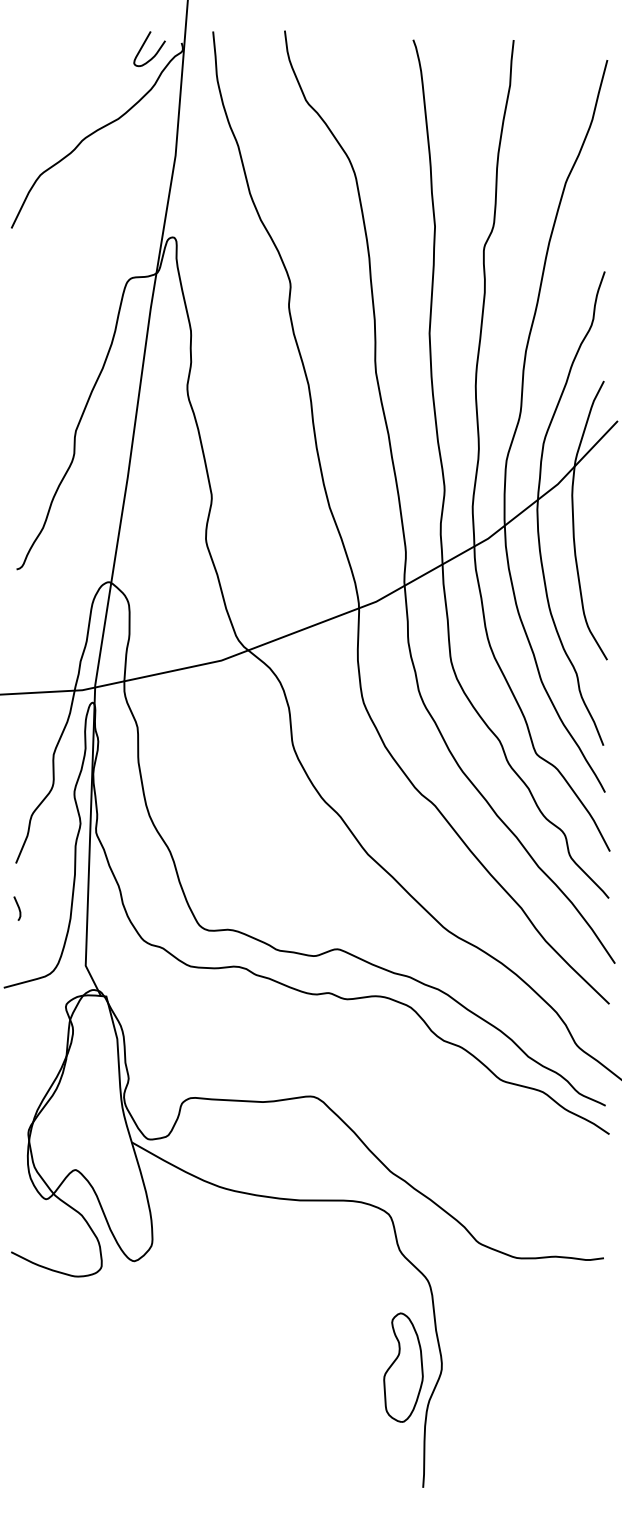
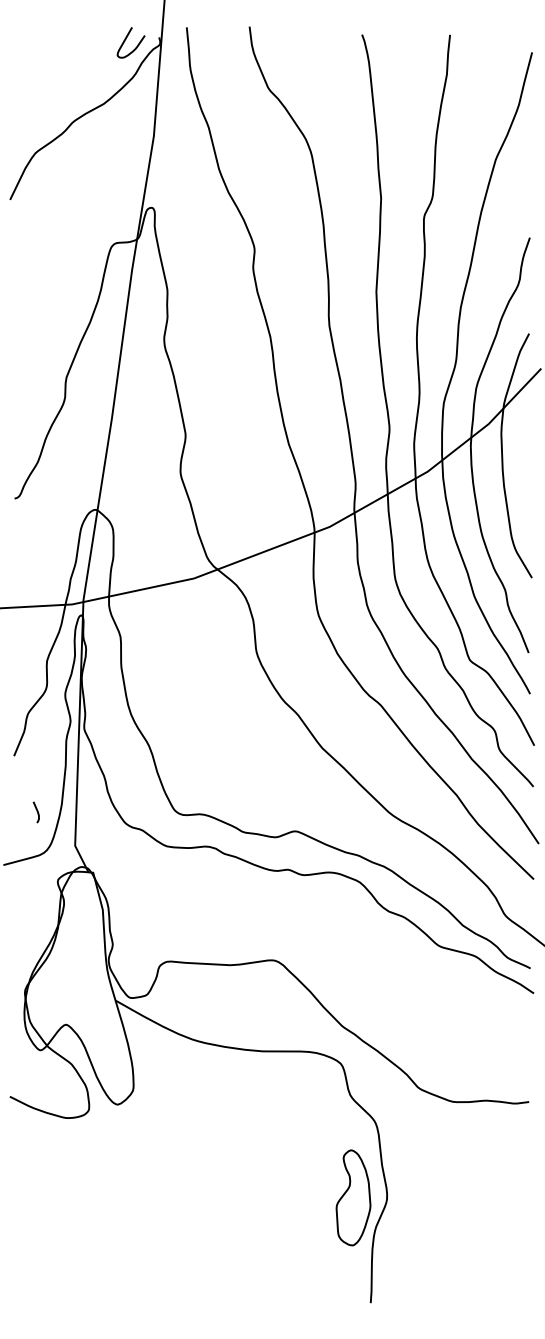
curve: (17, 907) -> (36, 811), moved

